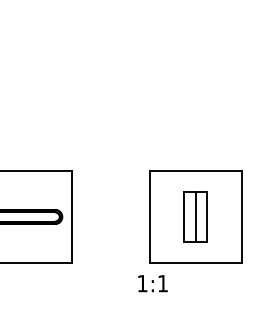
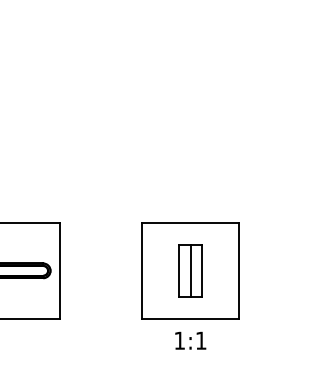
text: (152, 283) -> (190, 340), moved

